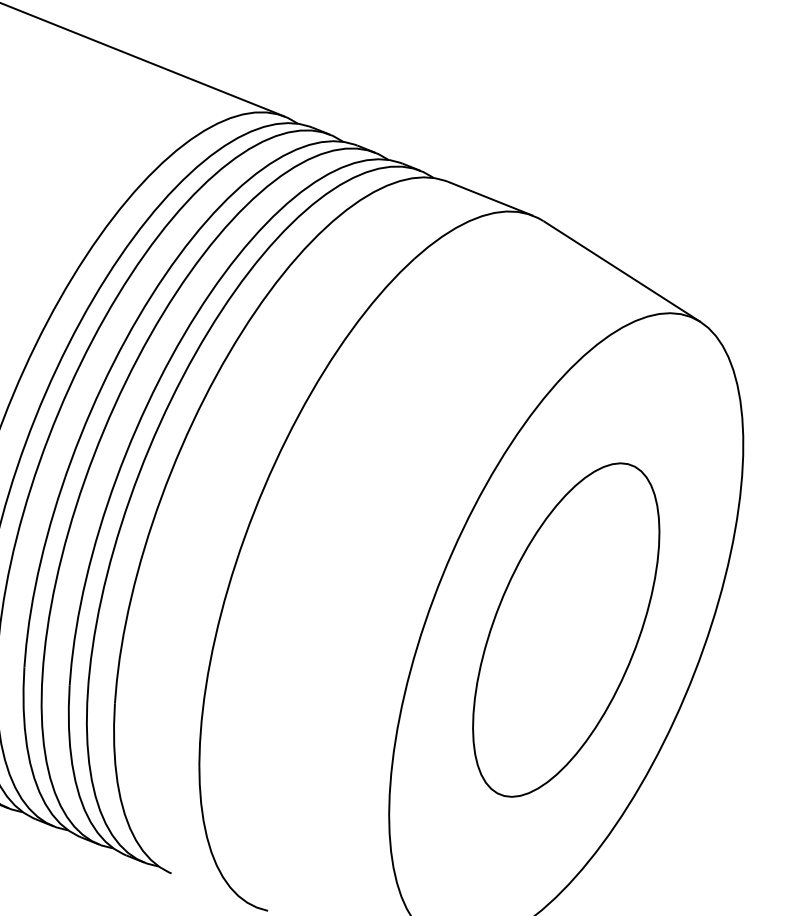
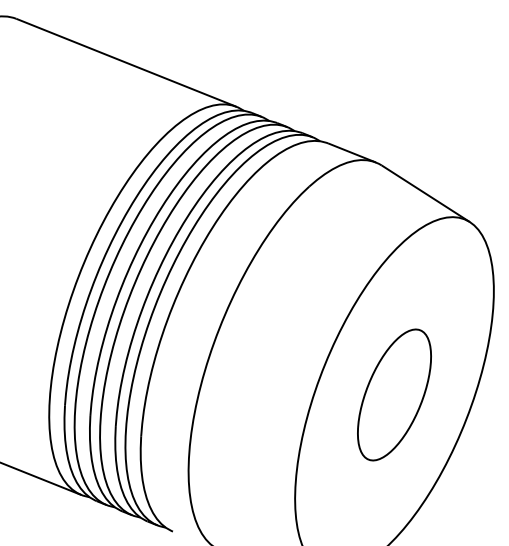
part: (566, 629) -> (394, 394), size x0.7

